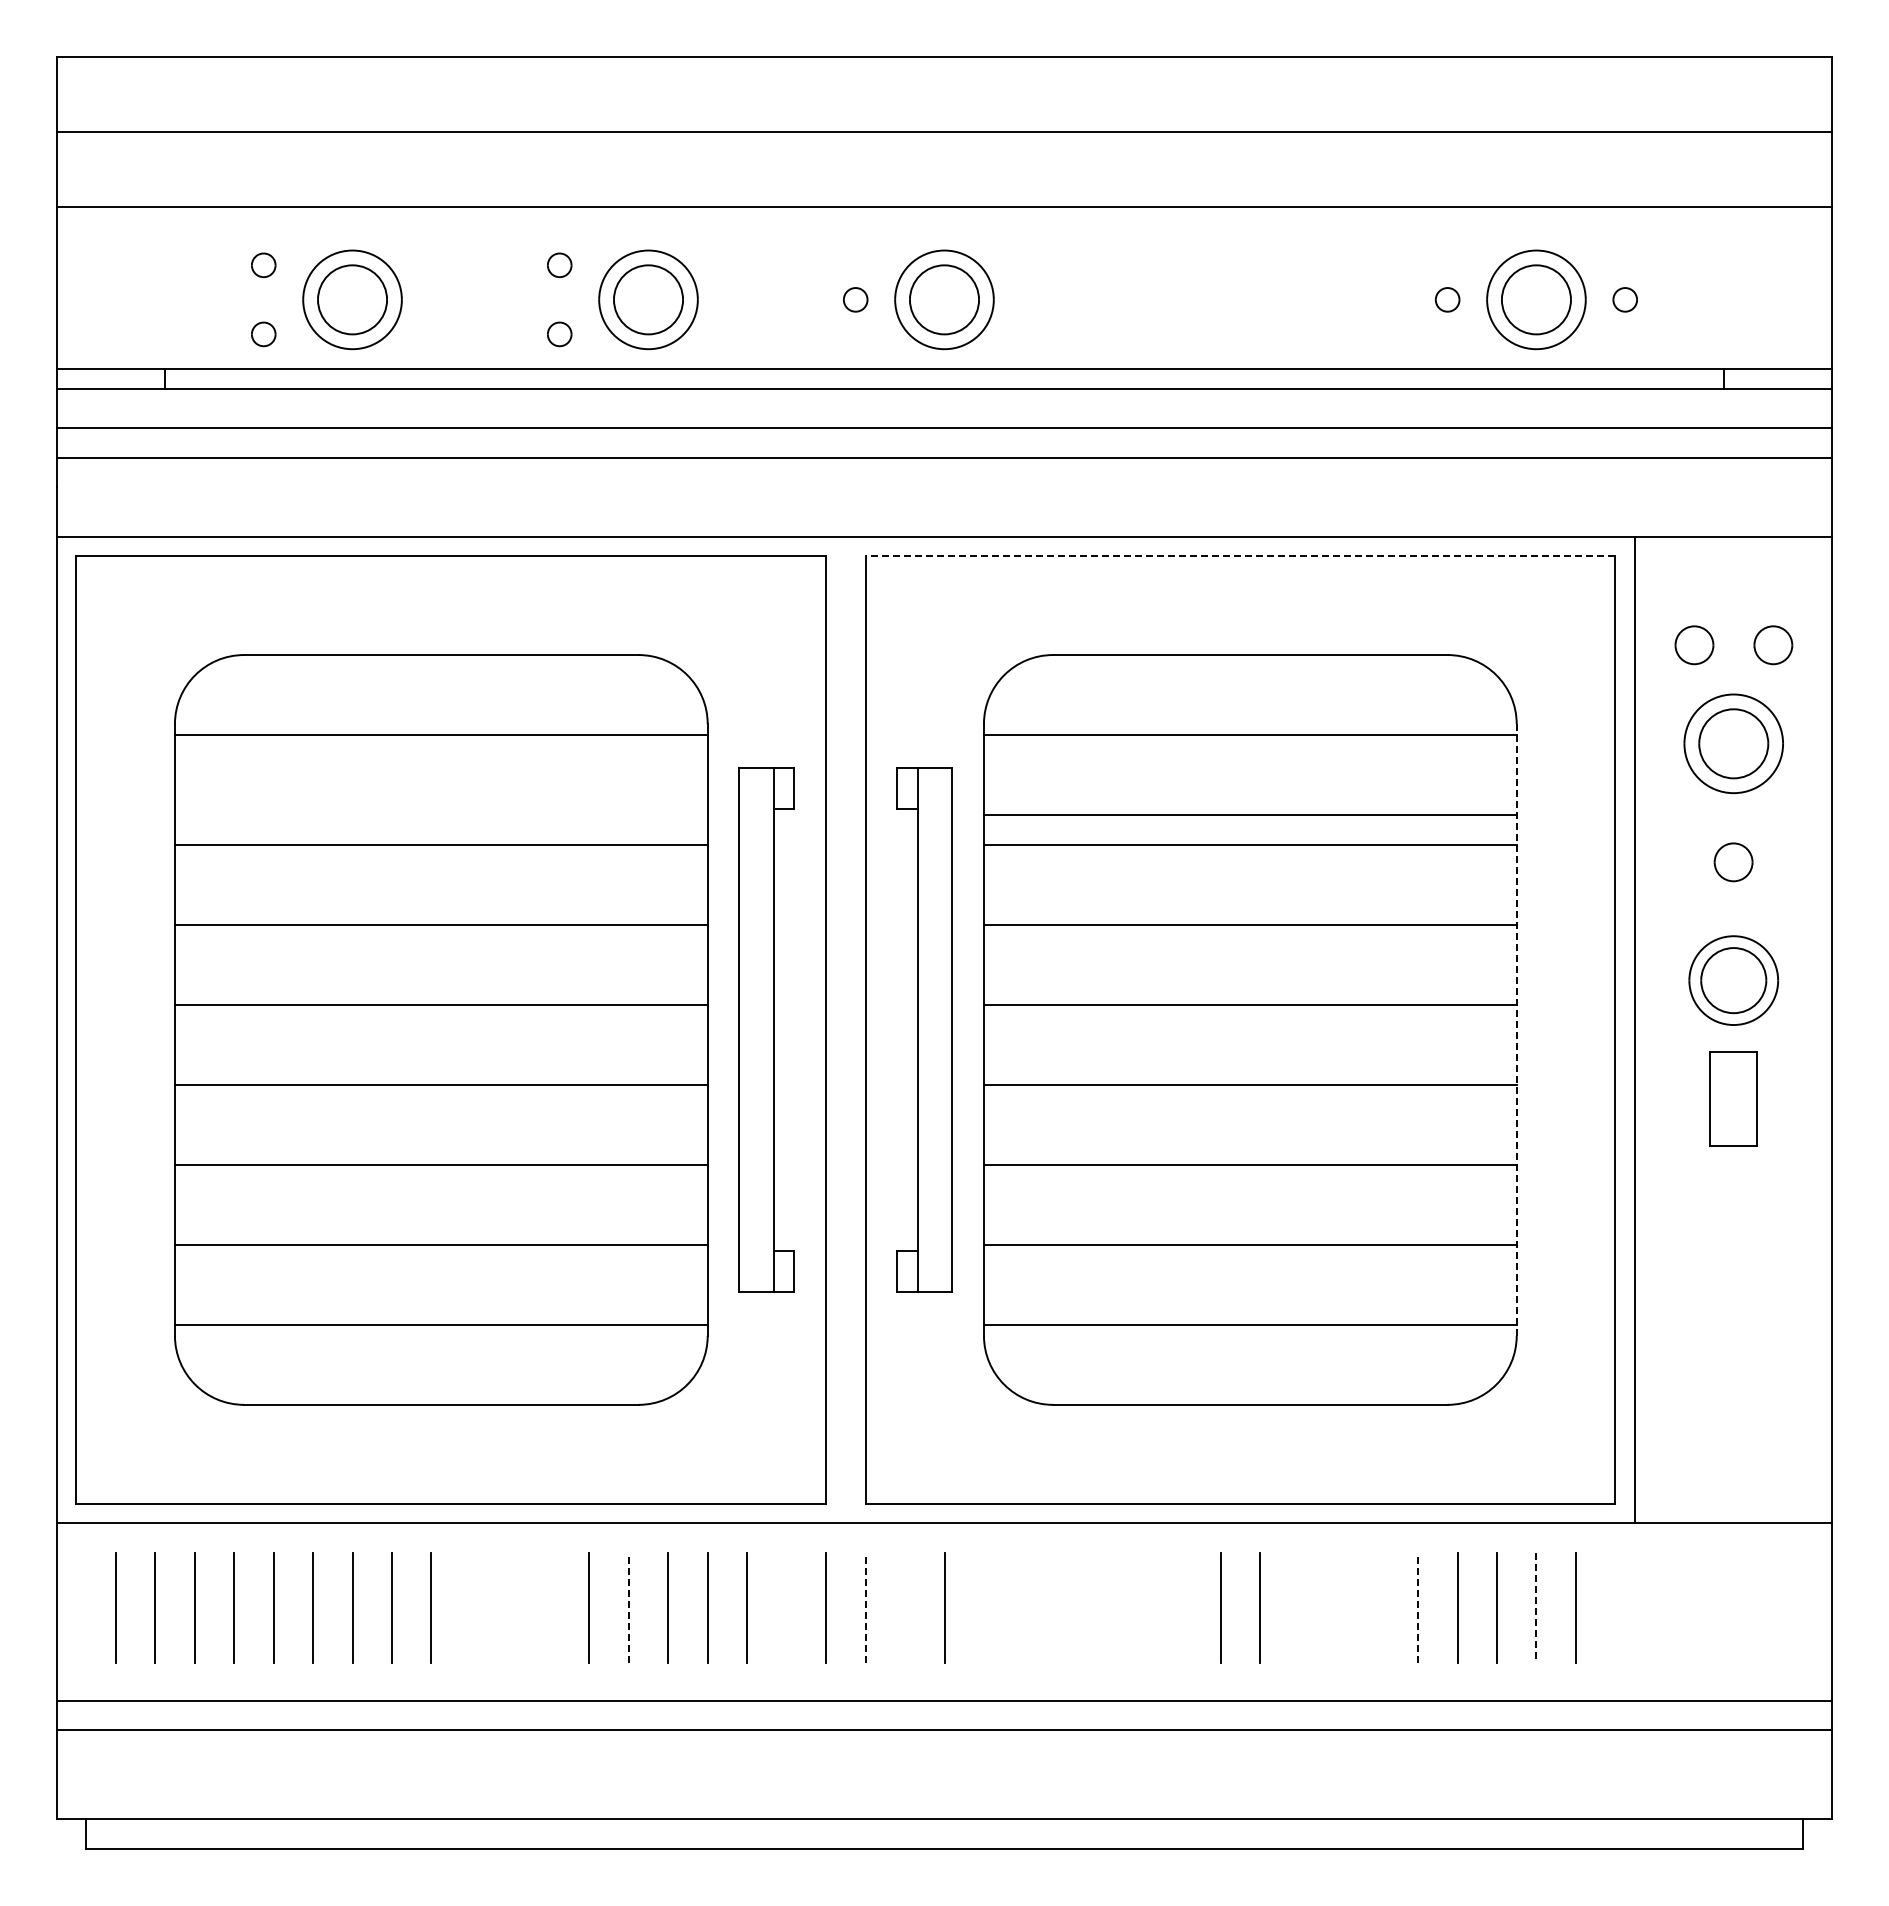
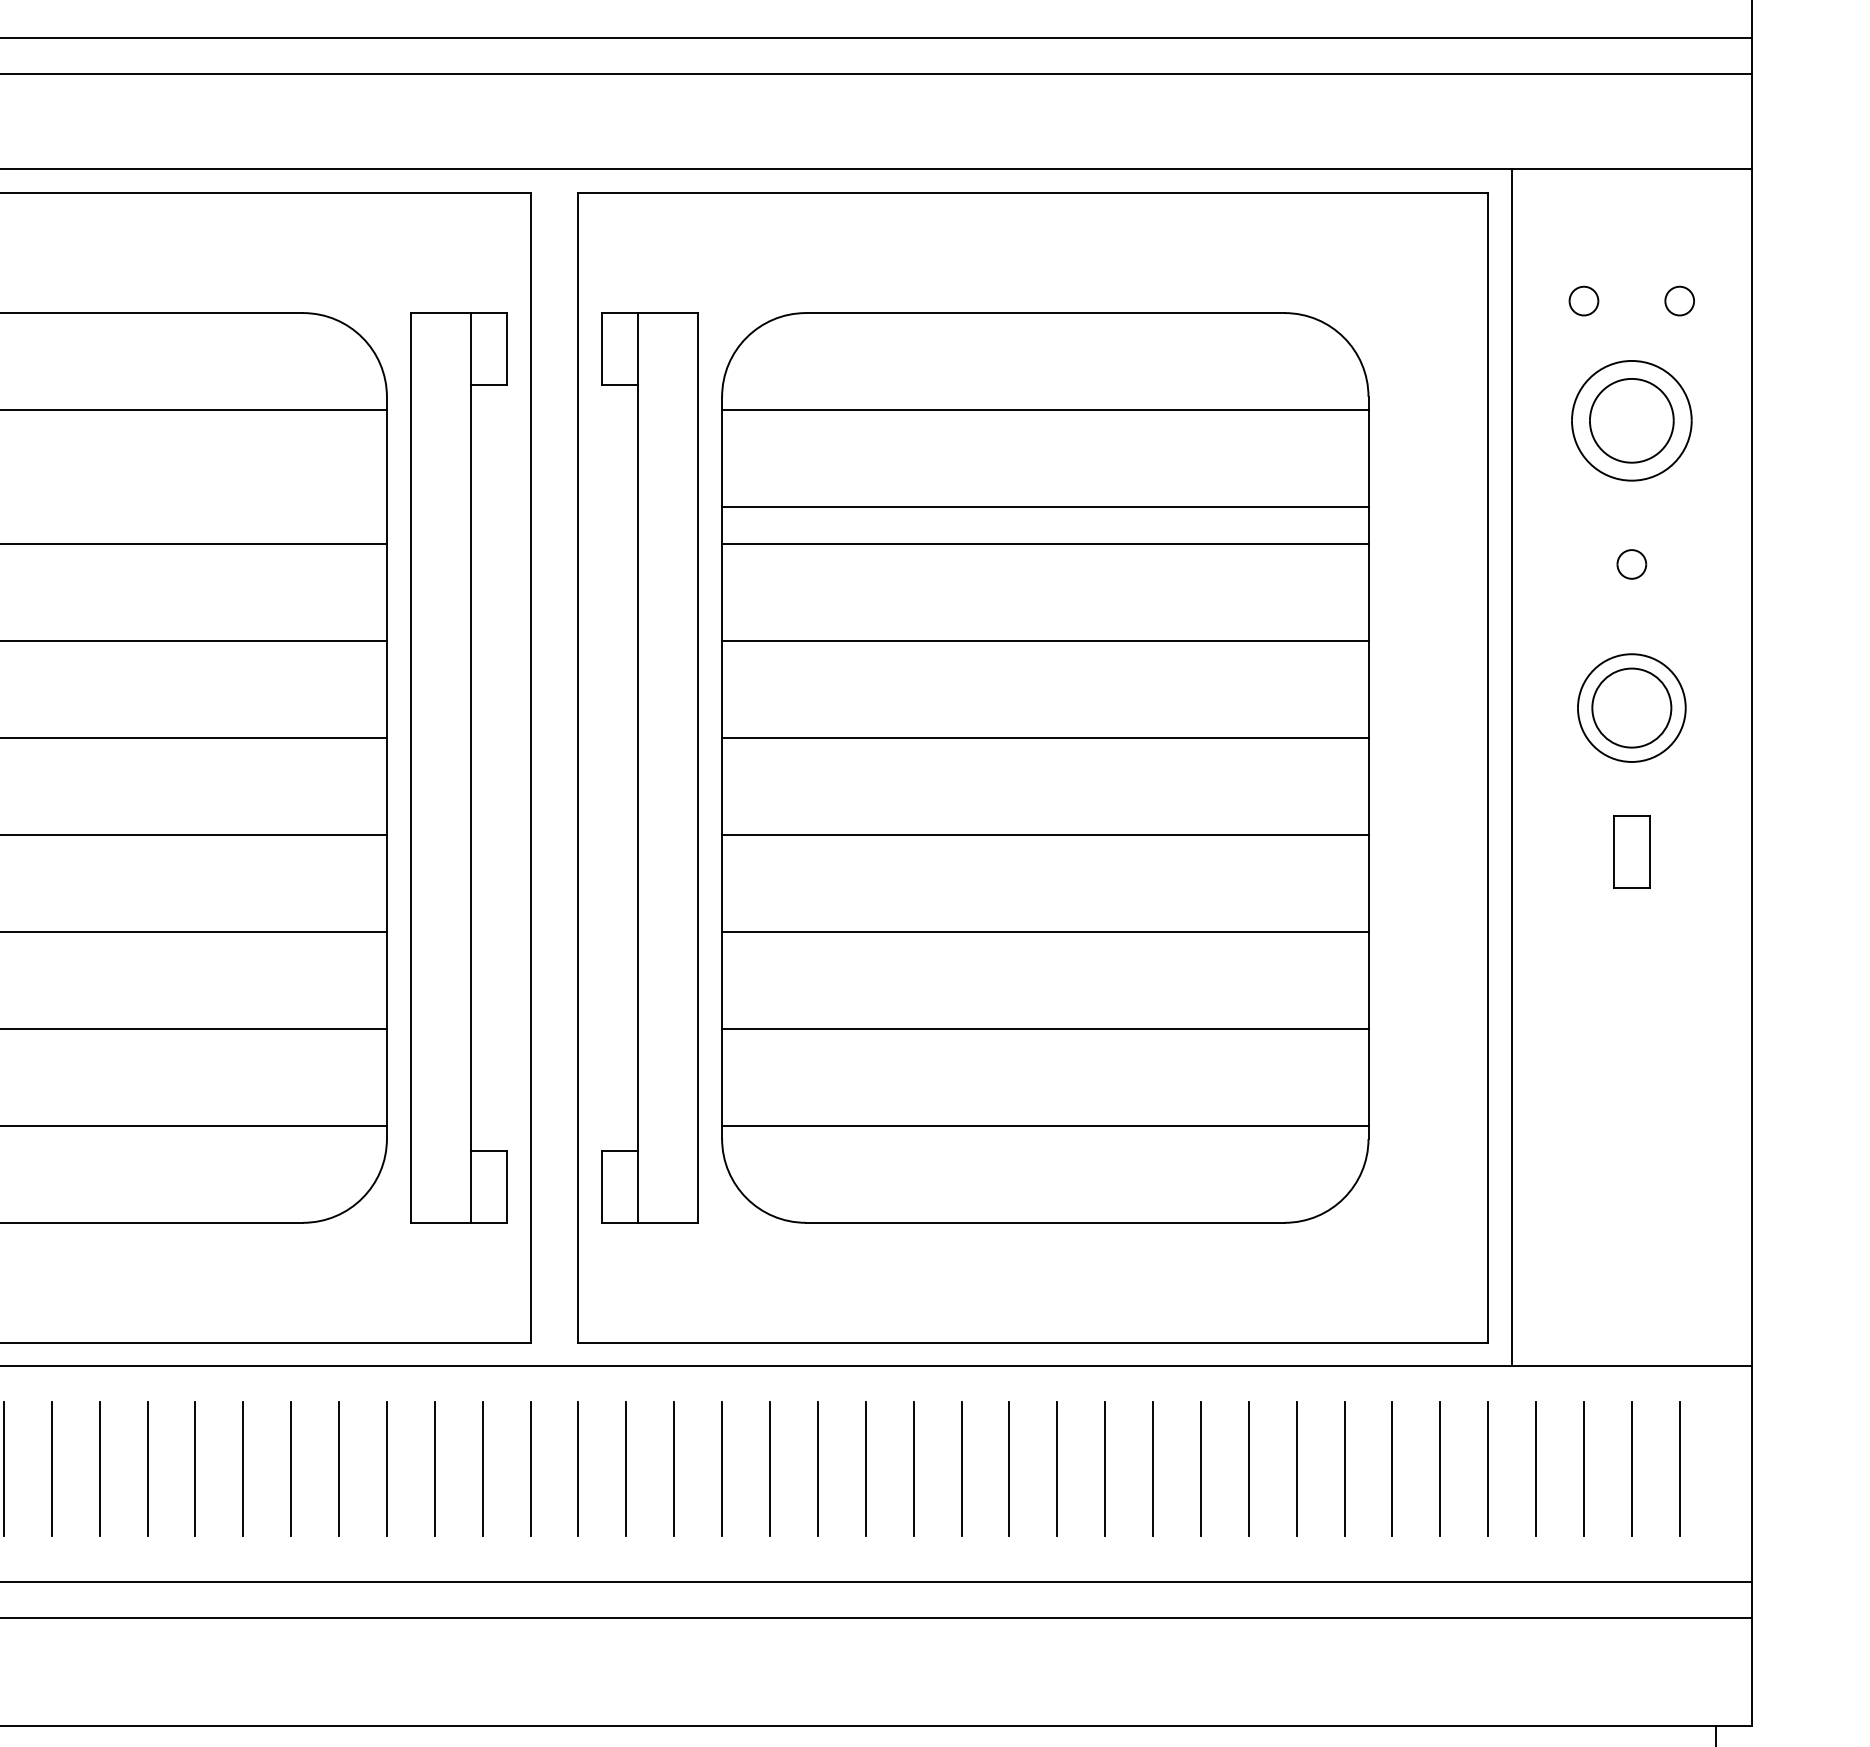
line: (1240, 556) -> (1033, 193), dashed -> solid
part: (1693, 644) -> (1582, 300), size x0.62
part: (1772, 644) -> (1678, 300), size x0.62
part: (1733, 861) -> (1631, 563), size x0.62
part: (766, 1029) -> (458, 767), size x1.43
part: (924, 1029) -> (649, 767), size x1.43
line: (1516, 1029) -> (1368, 767), dashed -> solid
part: (1733, 1098) -> (1631, 851), size x0.62
line: (470, 1607) -> (99, 1468), added
line: (510, 1607) -> (147, 1468), added
line: (549, 1607) -> (194, 1468), added
line: (628, 1607) -> (290, 1468), dashed -> solid
line: (786, 1607) -> (482, 1468), added
line: (865, 1607) -> (578, 1468), dashed -> solid
line: (905, 1607) -> (626, 1468), added
line: (983, 1607) -> (721, 1468), added
line: (1023, 1607) -> (770, 1468), added
line: (1062, 1607) -> (817, 1468), added
line: (1102, 1607) -> (865, 1468), added
line: (1141, 1607) -> (913, 1468), added
line: (1181, 1607) -> (961, 1468), added
line: (1299, 1607) -> (1104, 1468), added
line: (1339, 1607) -> (1153, 1468), added
line: (1378, 1607) -> (1200, 1468), added
line: (1418, 1607) -> (1249, 1468), dashed -> solid
line: (1615, 1607) -> (1488, 1468), added
line: (1654, 1607) -> (1535, 1468), added
line: (1694, 1607) -> (1584, 1468), added
line: (1733, 1607) -> (1631, 1468), added
line: (1773, 1607) -> (1680, 1468), added
line: (1536, 1608) -> (1392, 1469), dashed -> solid

